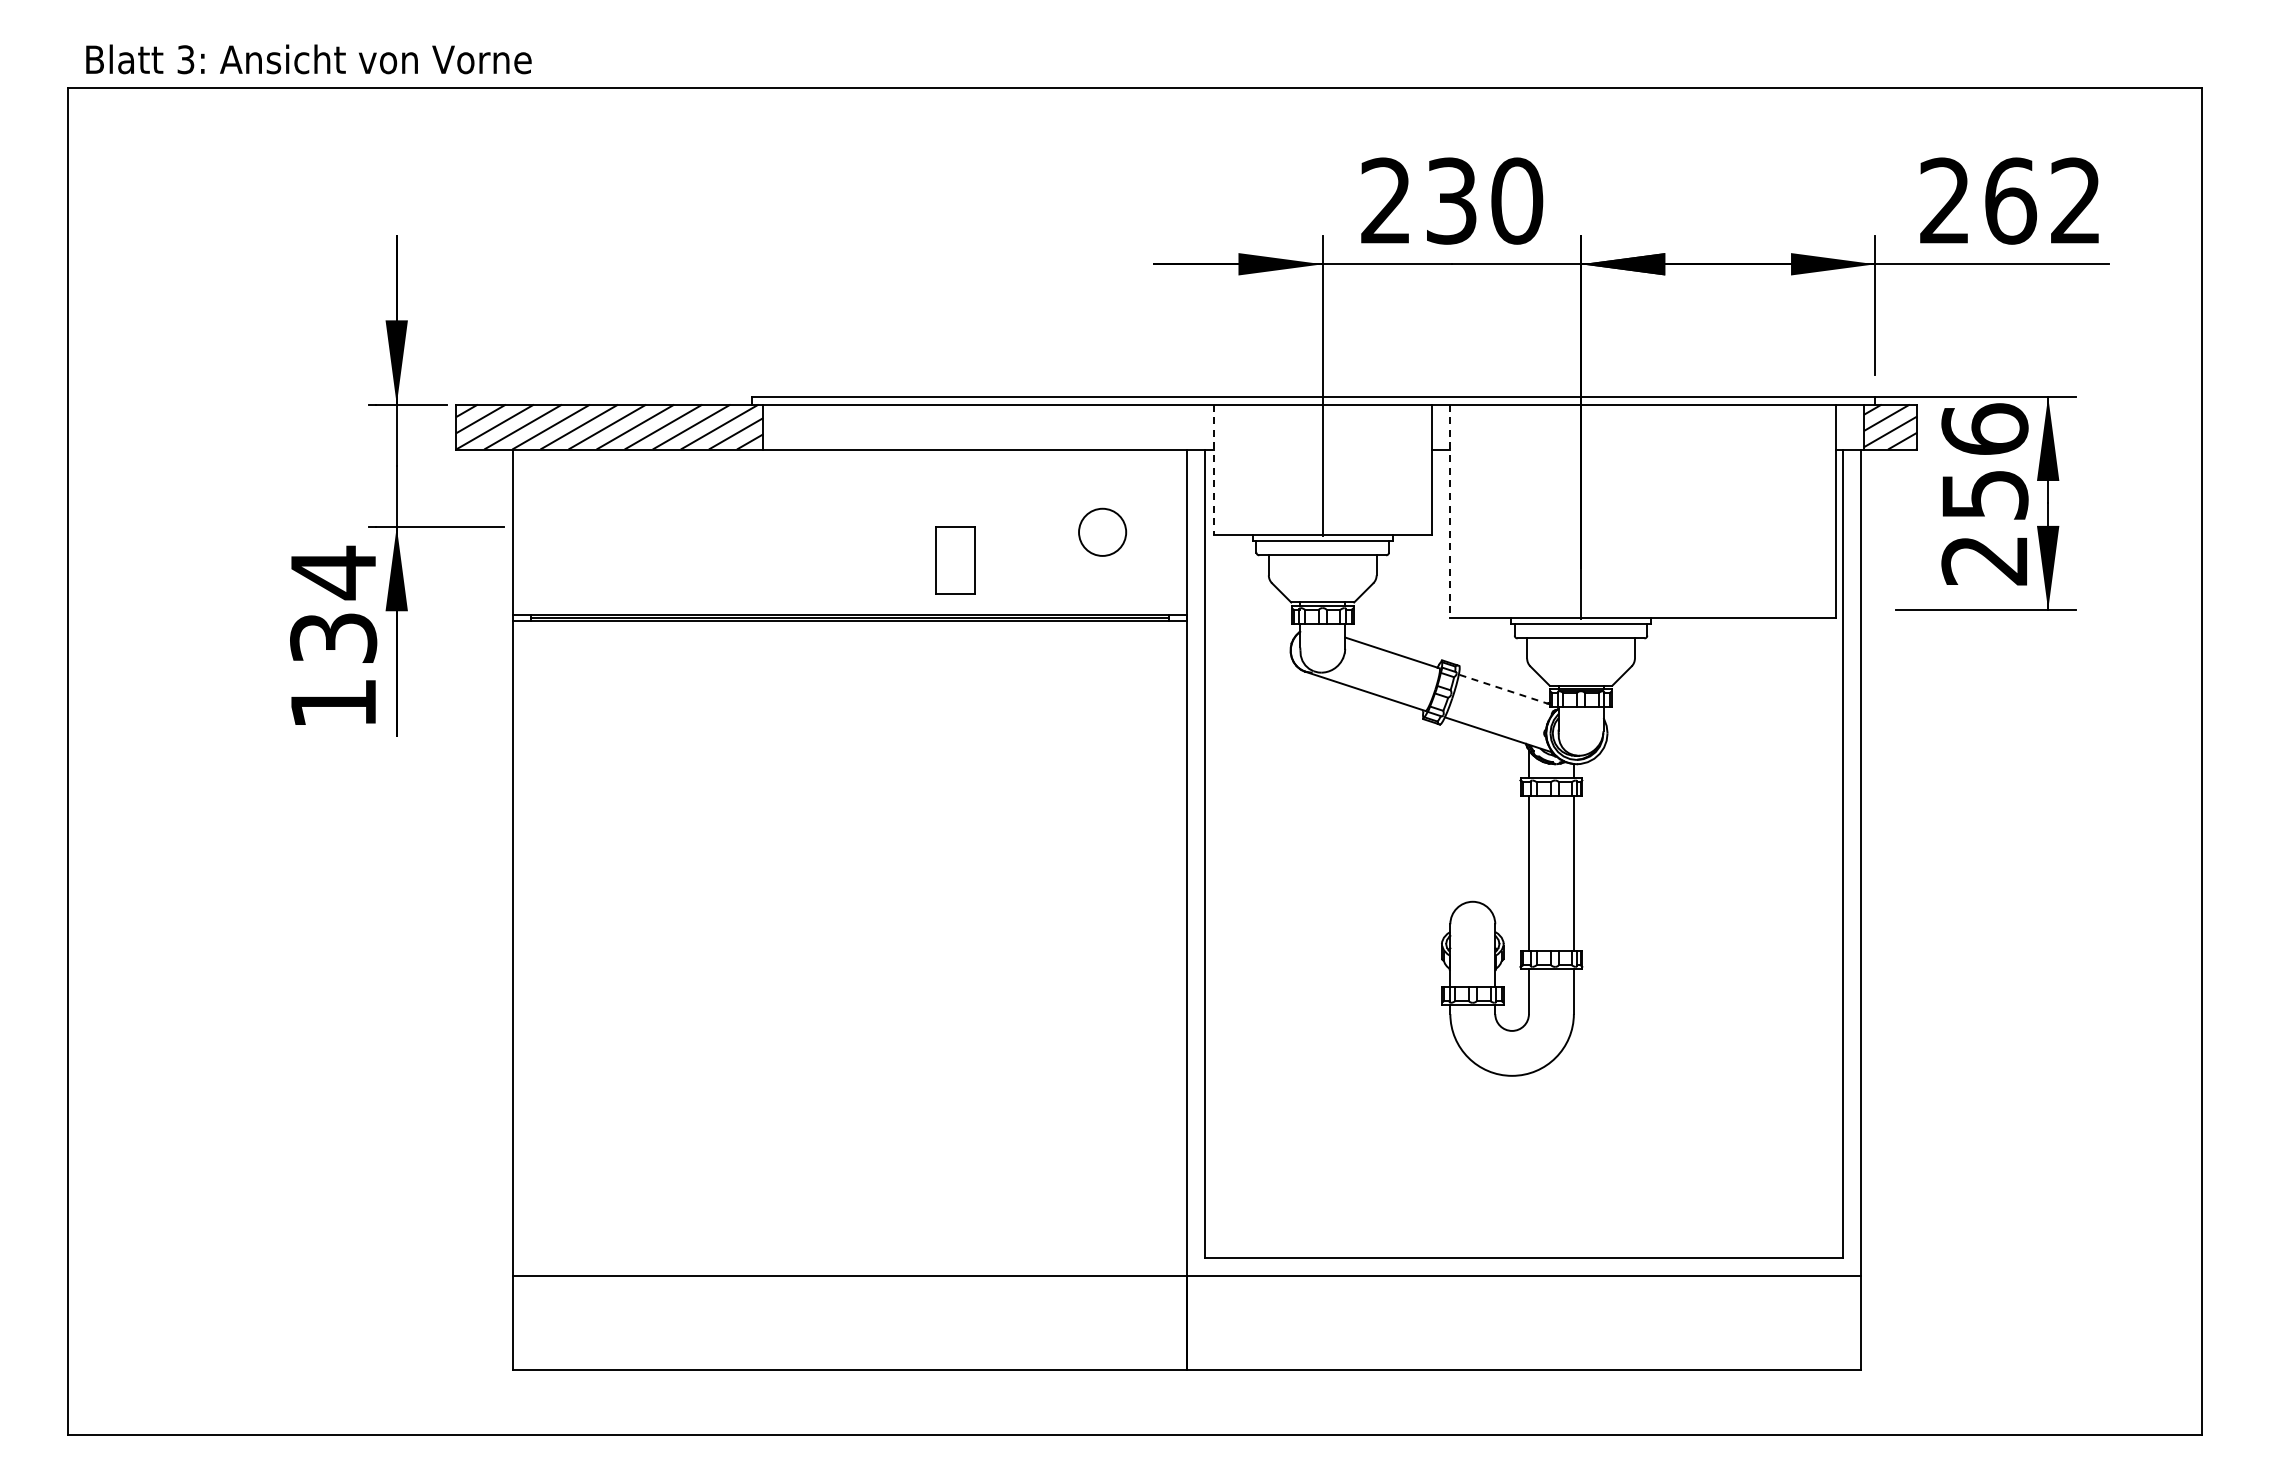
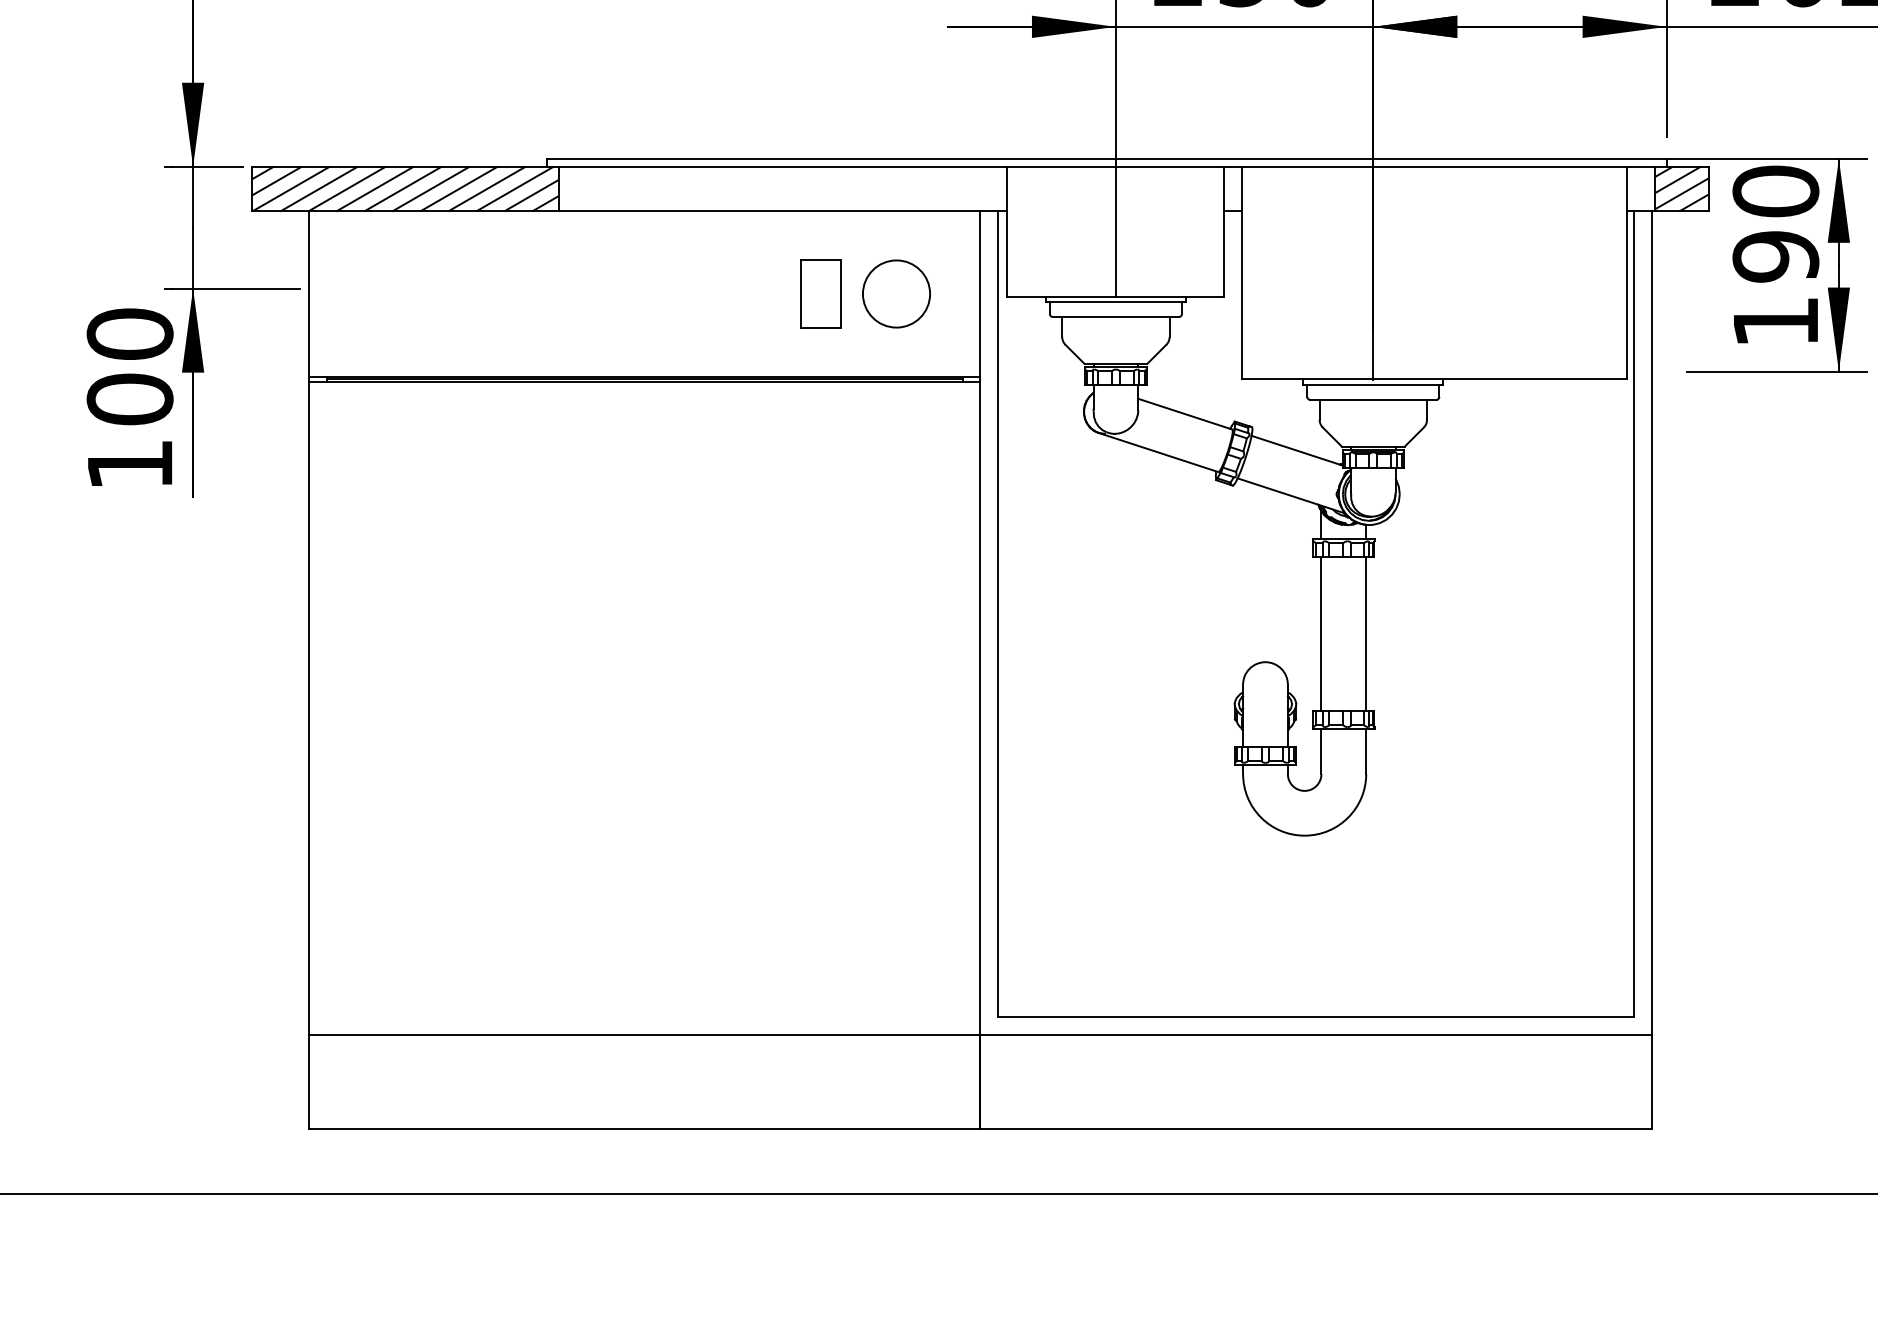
line: (1213, 470) -> (1007, 232), dashed -> solid
text: (1984, 494) -> (1775, 256), 256 -> 190
line: (1449, 511) -> (1242, 273), dashed -> solid
circle: (1102, 532) -> (896, 294), size x1.43
part: (955, 560) -> (820, 294), moved
text: (333, 604) -> (130, 365), 134 -> 100
line: (1504, 689) -> (1297, 450), dashed -> solid

